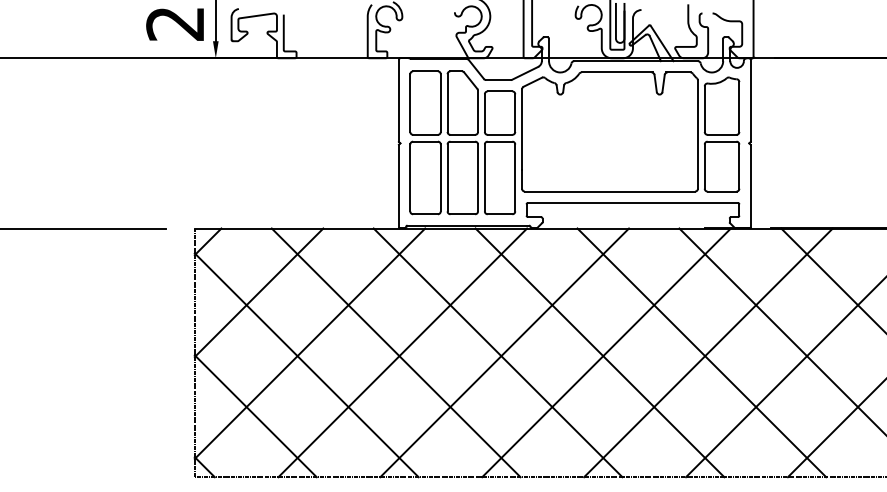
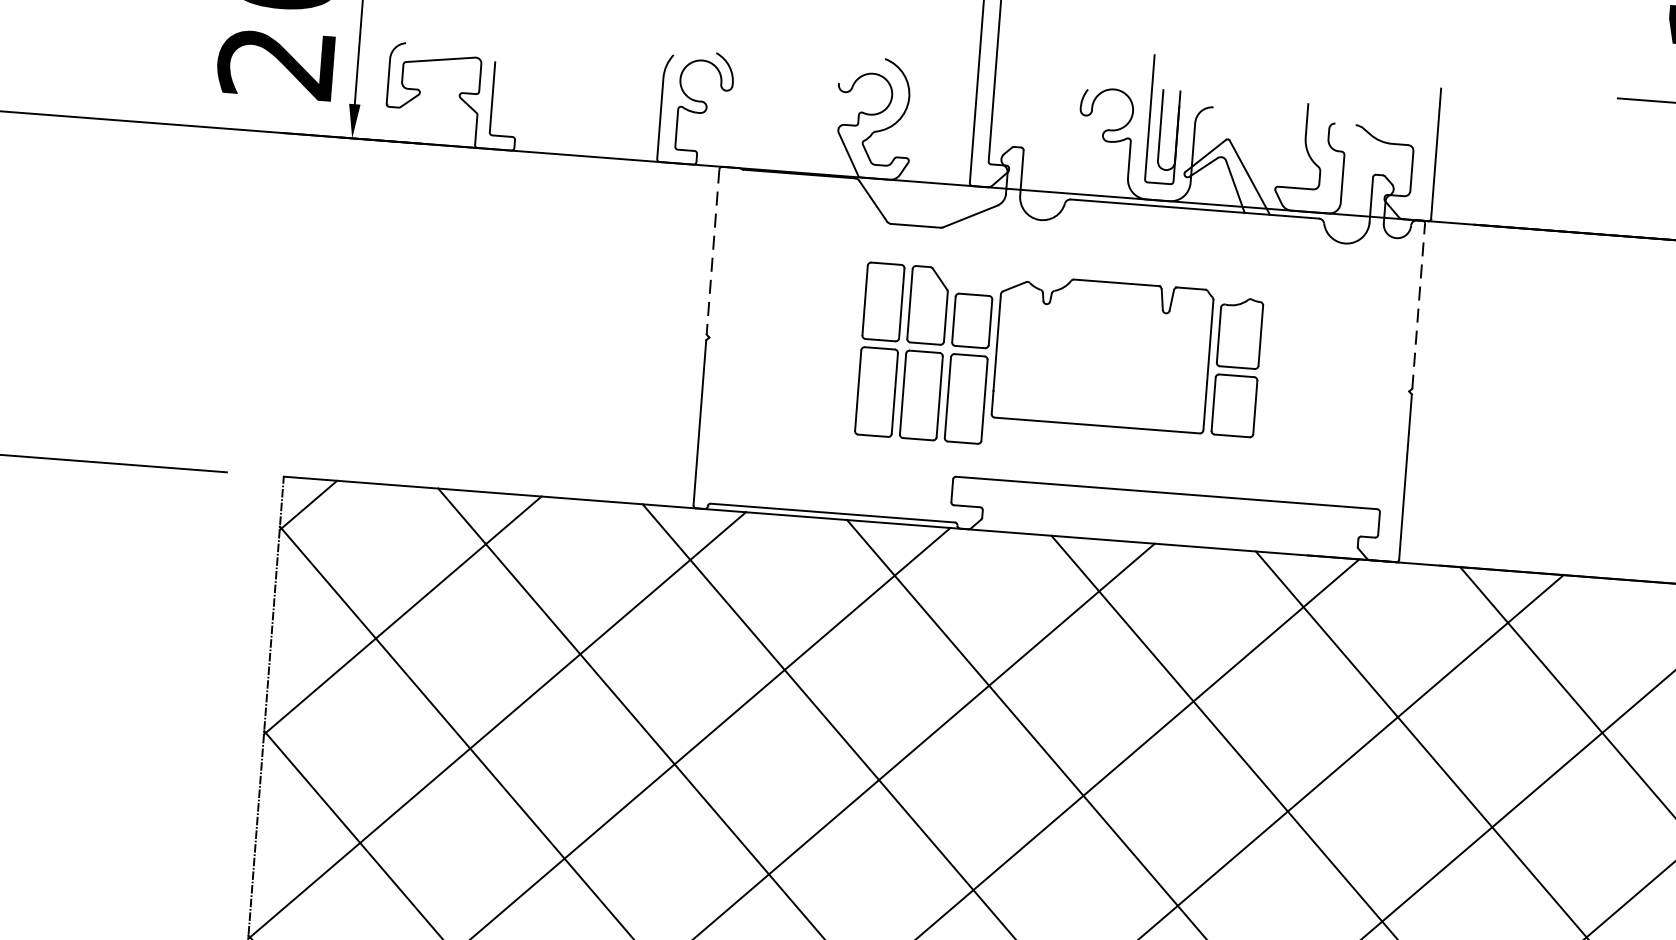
line: (750, 100) -> (1418, 305), solid -> dashed
line: (398, 101) -> (712, 253), solid -> dashed
part: (574, 142) -> (1058, 362), size x0.6

